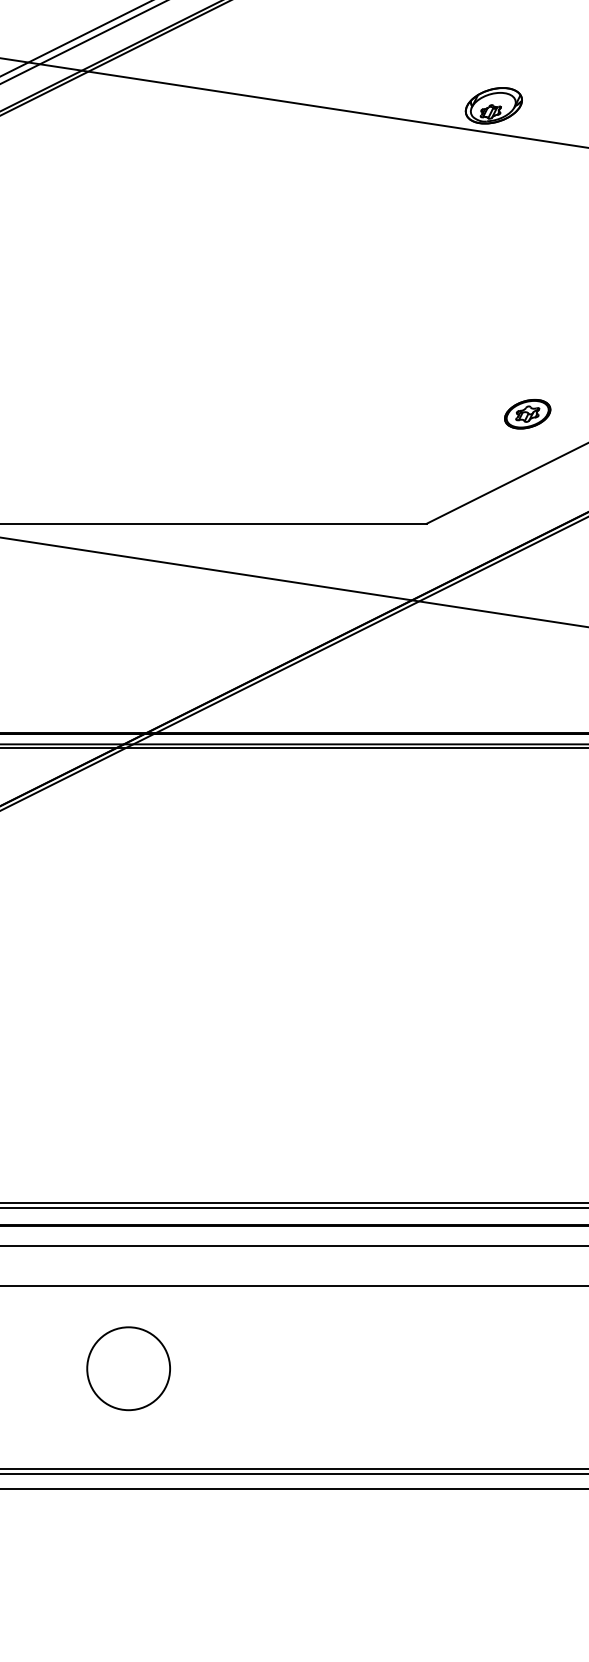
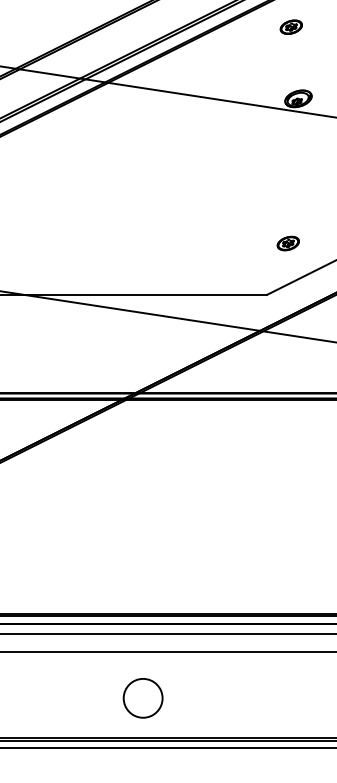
part: (525, 414) -> (287, 243), moved
circle: (127, 1369) -> (142, 698), moved

